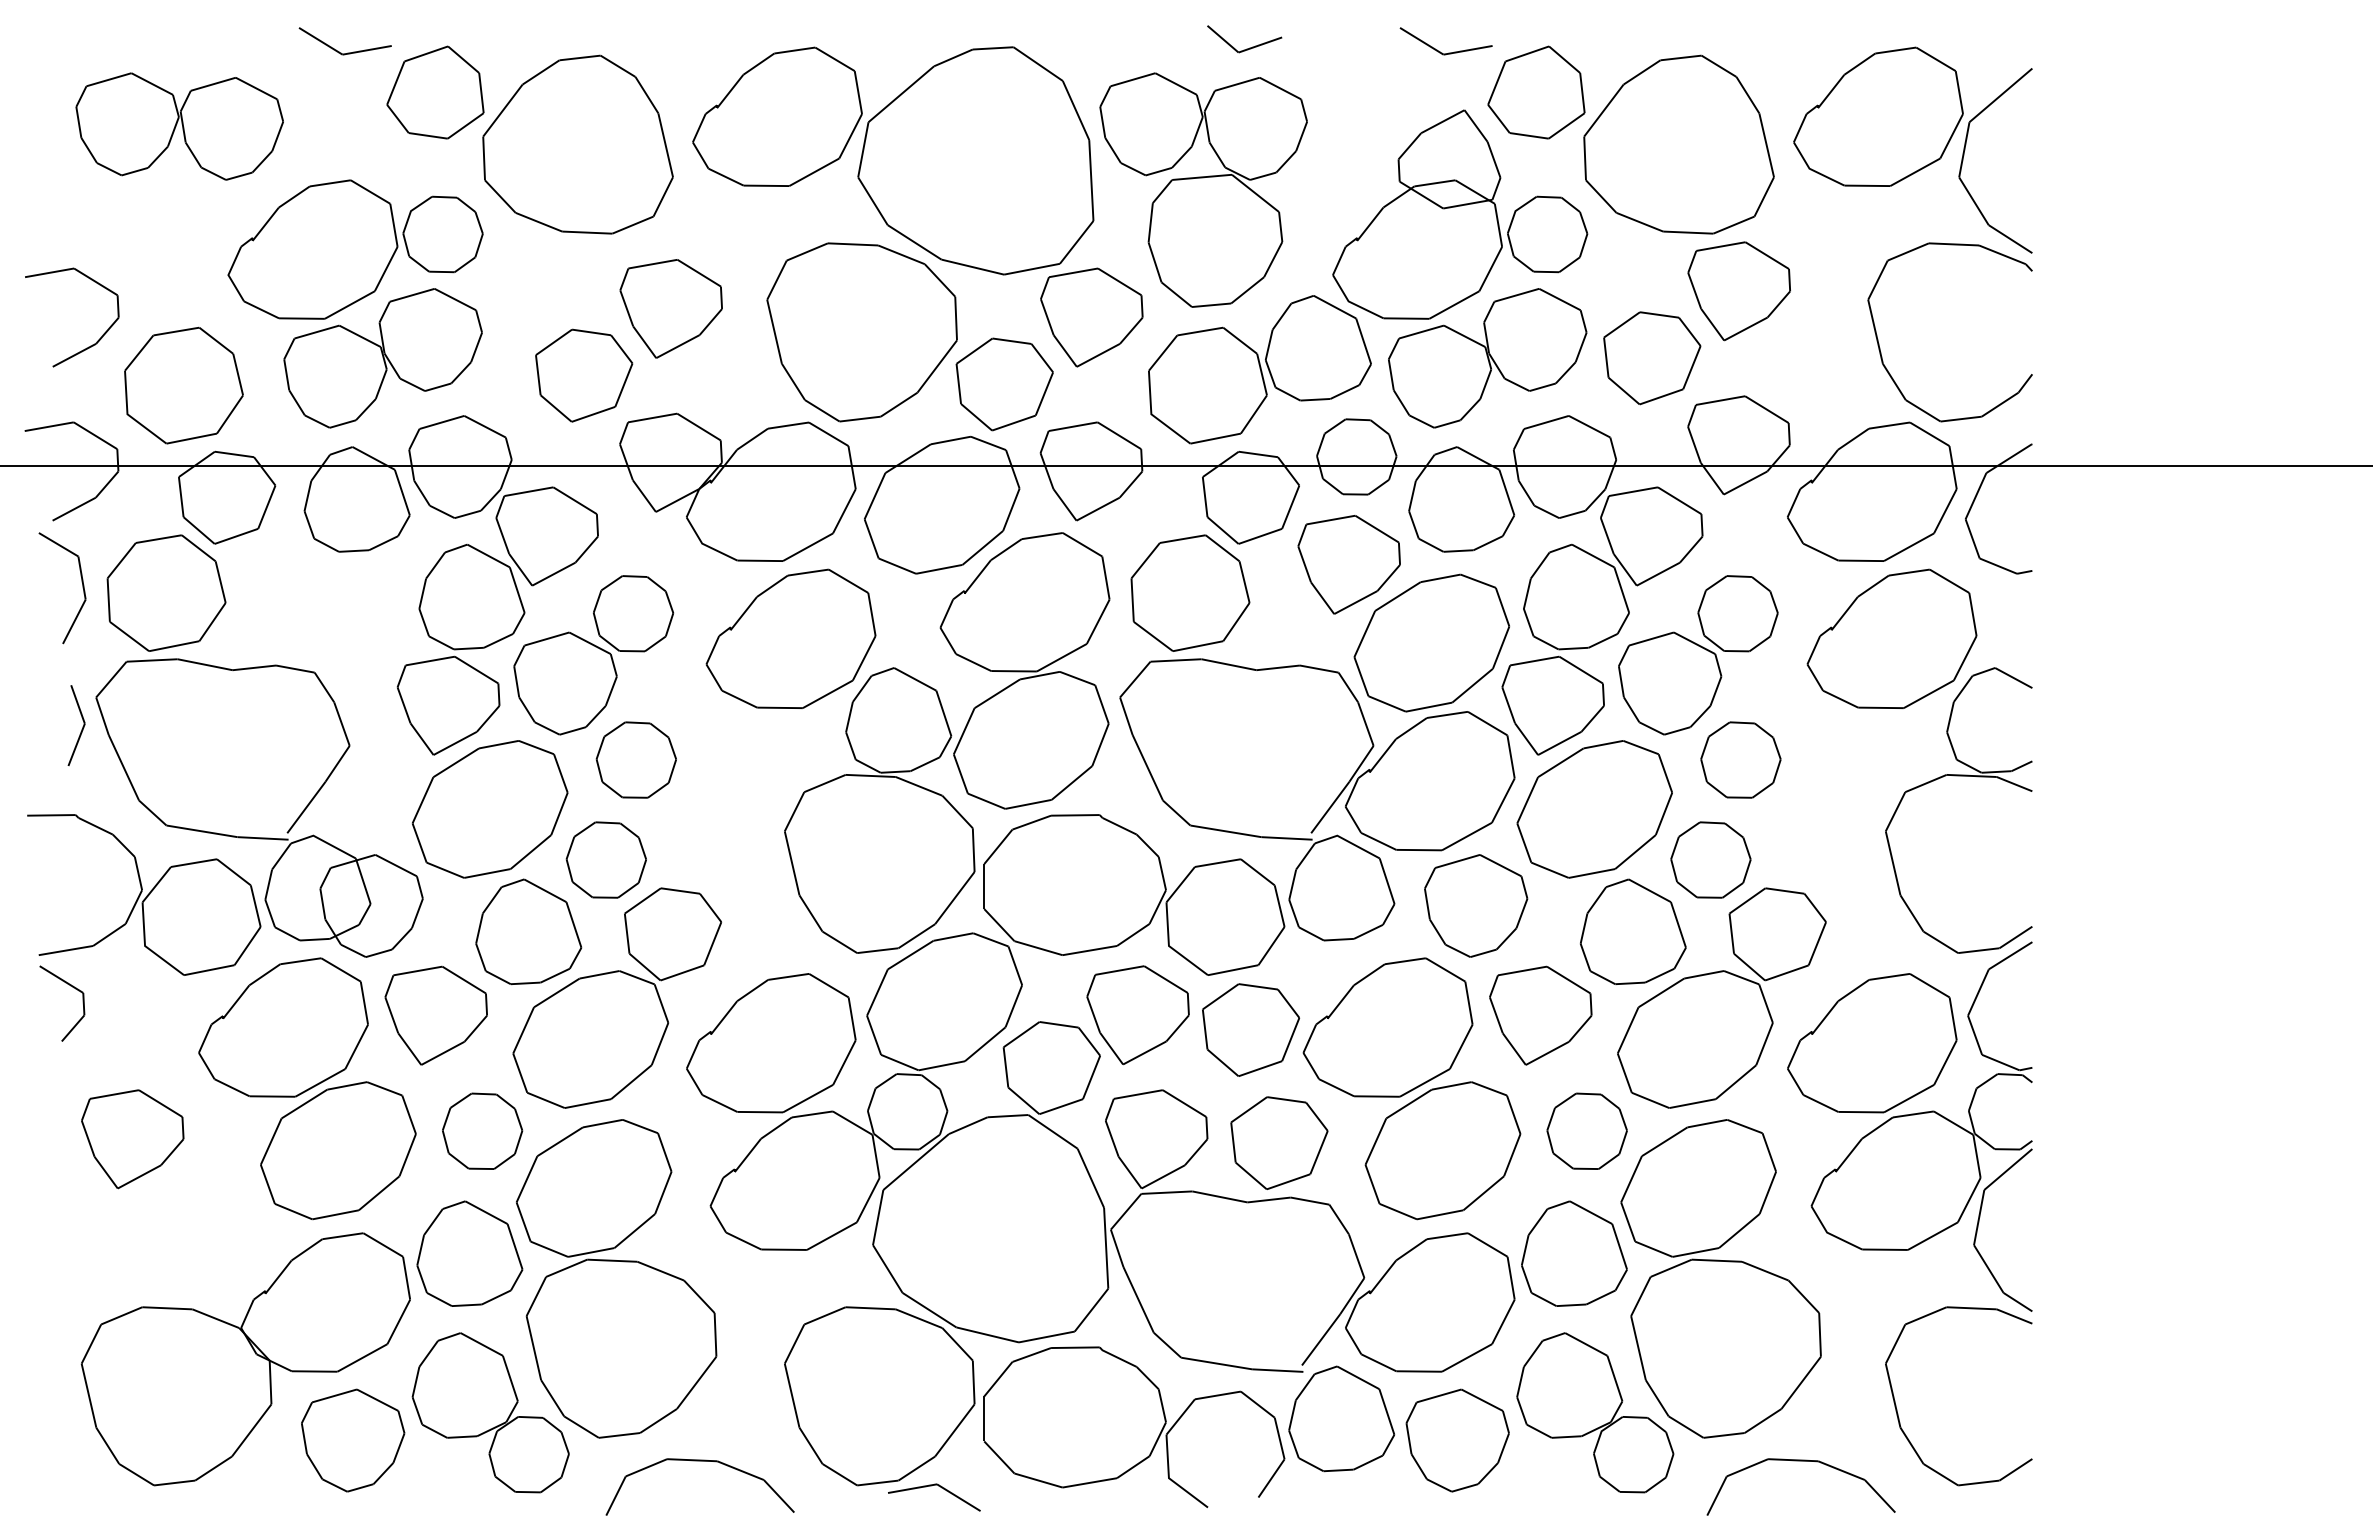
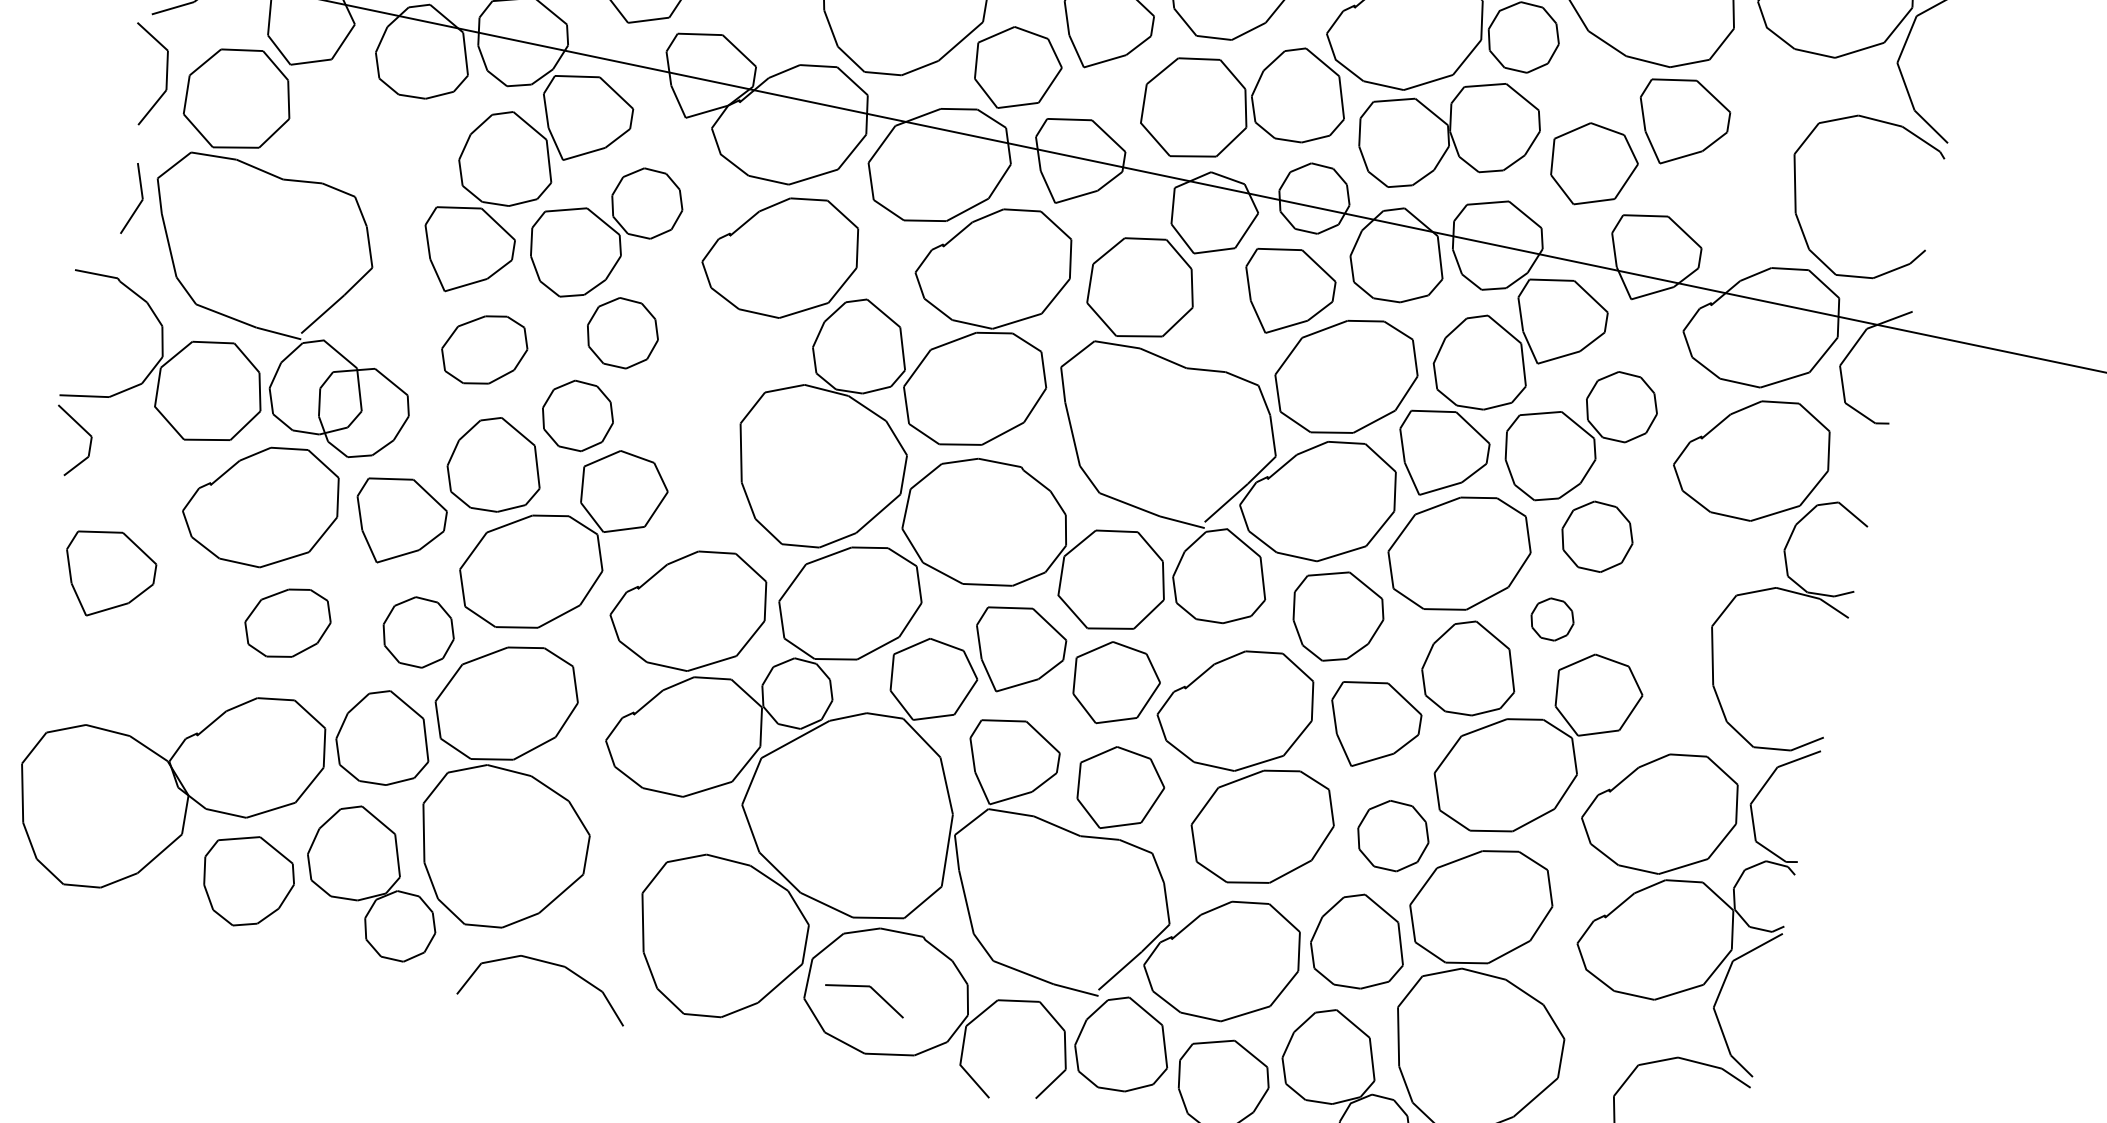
part: (489, 809) -> (484, 349), size x0.6
part: (1710, 859) -> (1552, 618), size x0.6
part: (338, 1150) -> (287, 622), size x0.6
part: (931, 1486) -> (864, 987), moved

